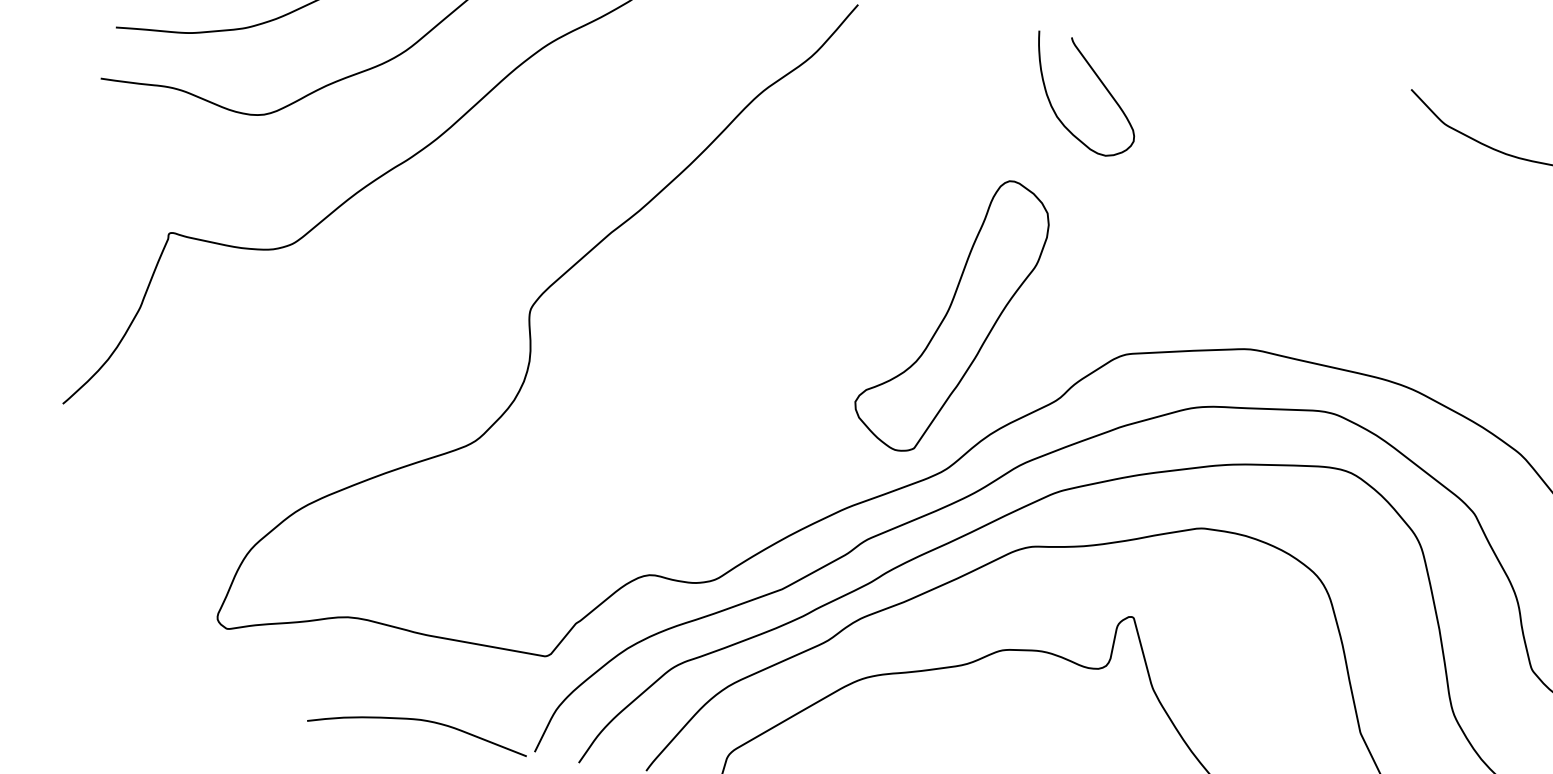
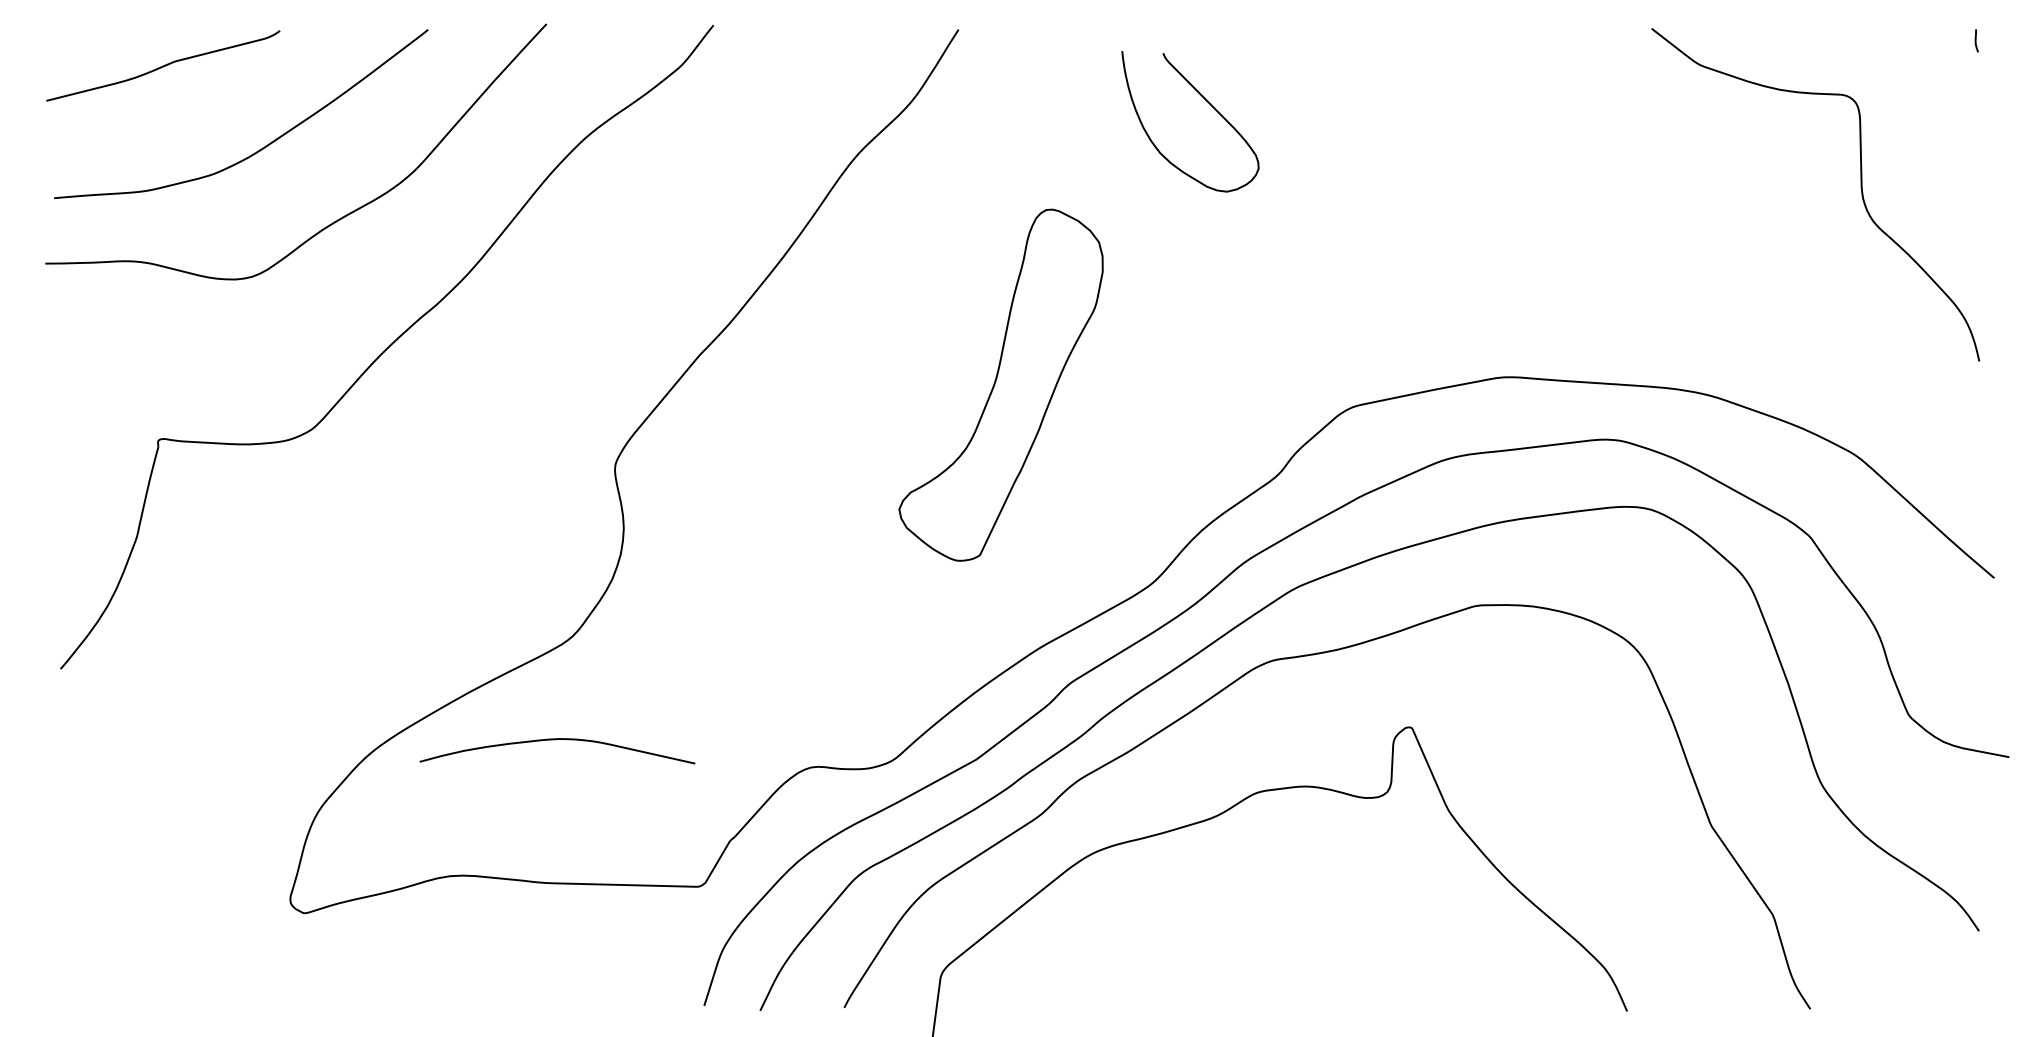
curve: (1101, 83) -> (1208, 103), moved
part: (951, 314) -> (1000, 384), moved
curve: (418, 720) -> (556, 740), moved

